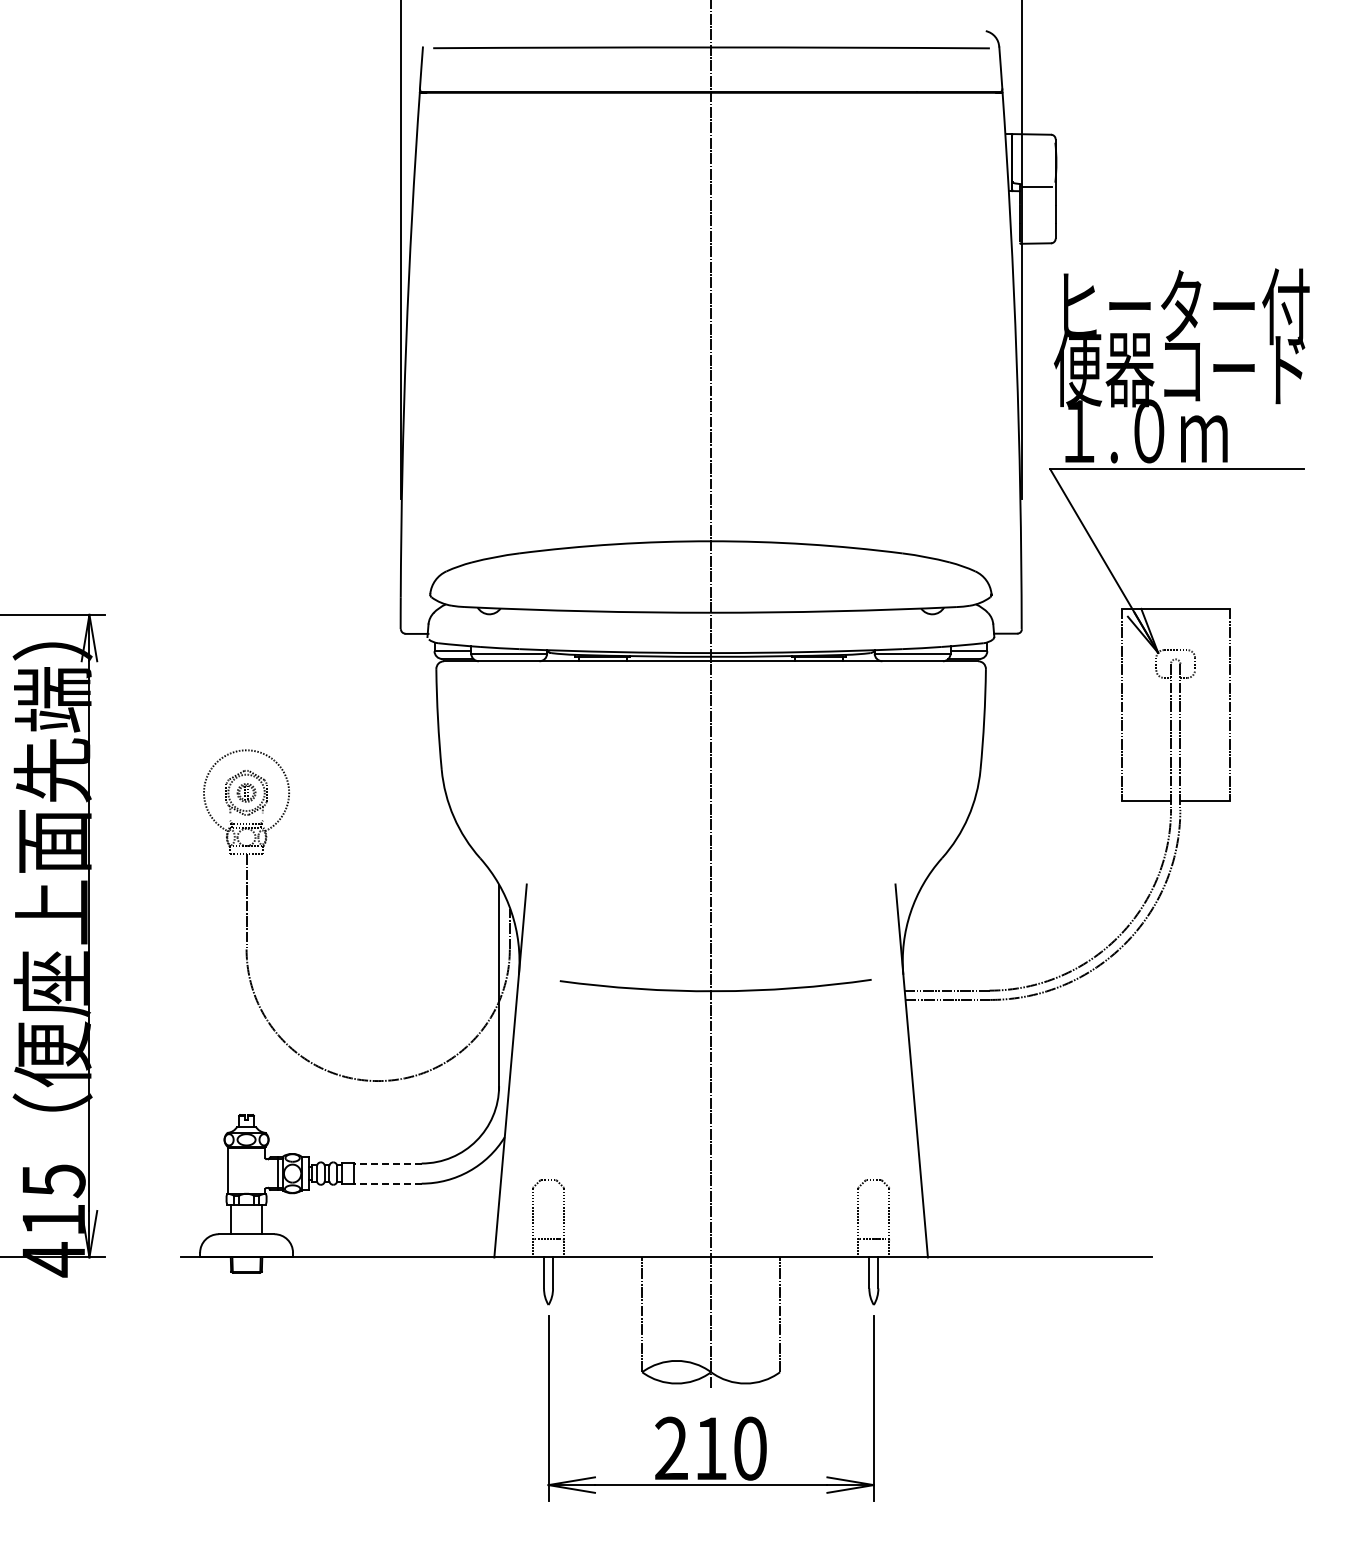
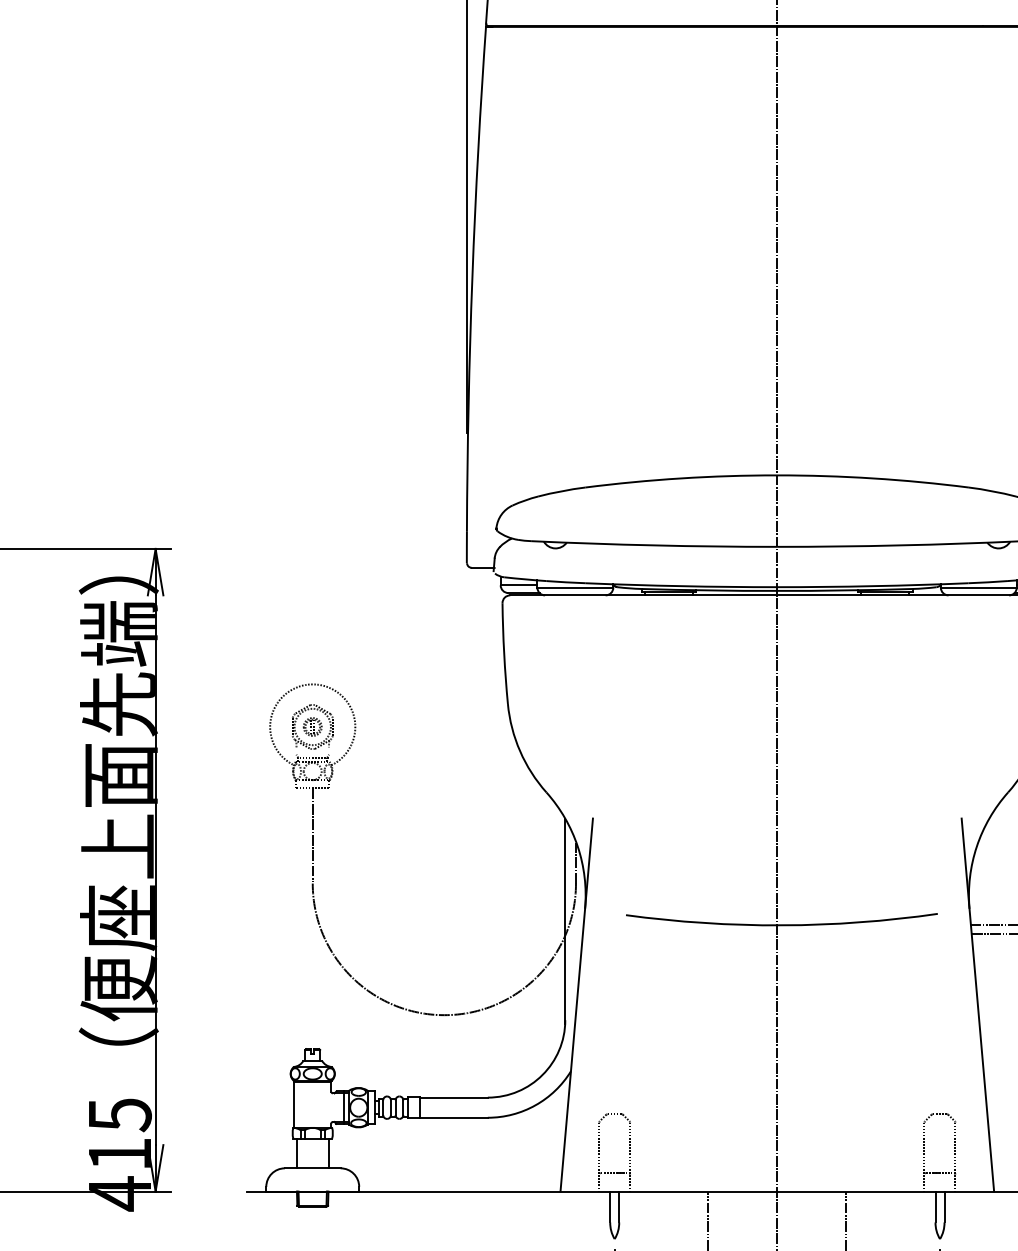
line: (387, 1163) -> (453, 1097), dashed -> solid
line: (387, 1183) -> (453, 1117), dashed -> solid

